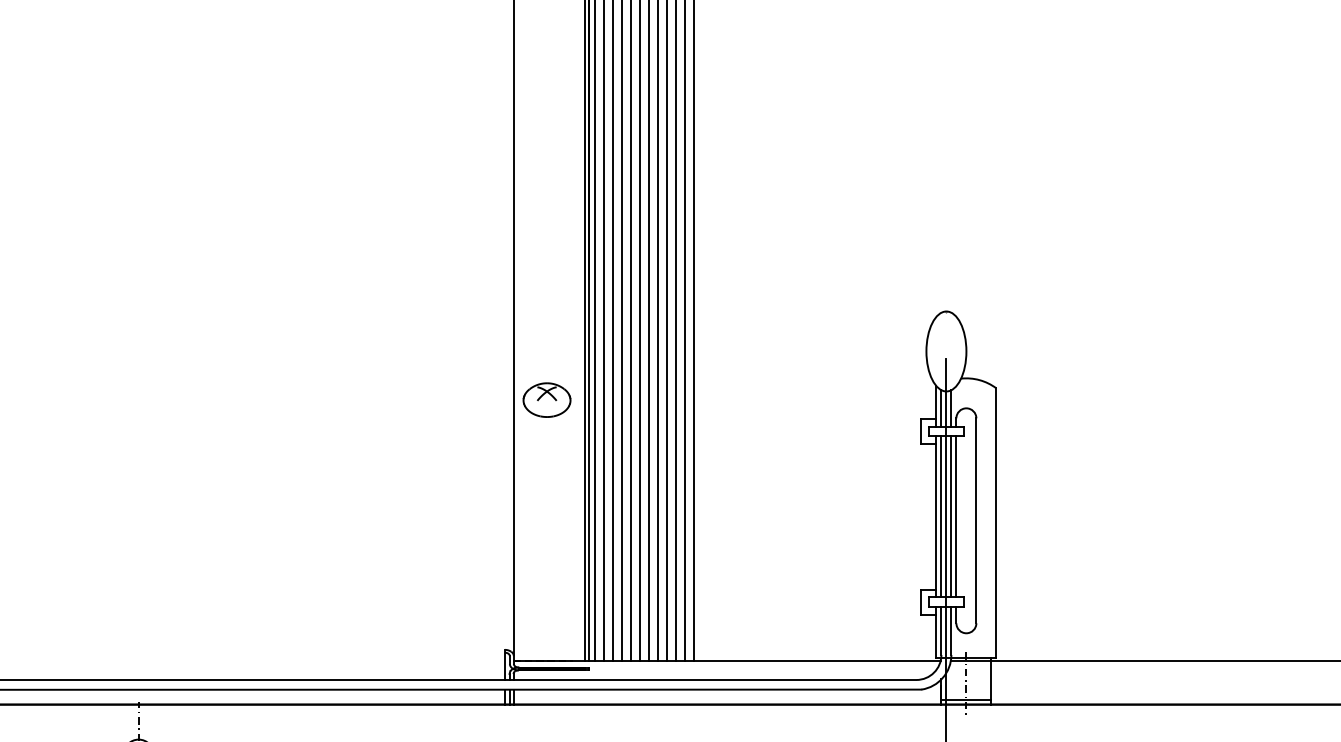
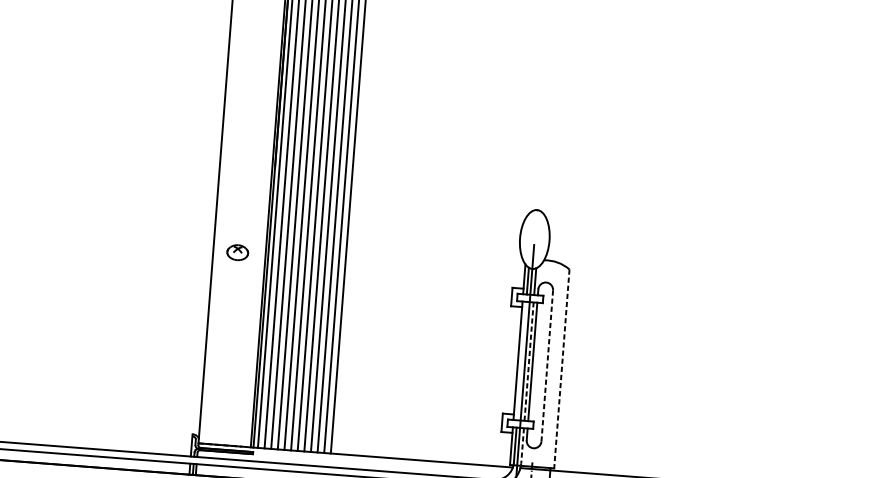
part: (546, 399) -> (237, 252), size x0.6
line: (941, 516) -> (521, 360), removed
line: (951, 516) -> (529, 361), solid -> dashed
line: (976, 521) -> (547, 366), solid -> dashed
line: (996, 523) -> (561, 369), solid -> dashed
line: (951, 631) -> (522, 446), solid -> dashed

